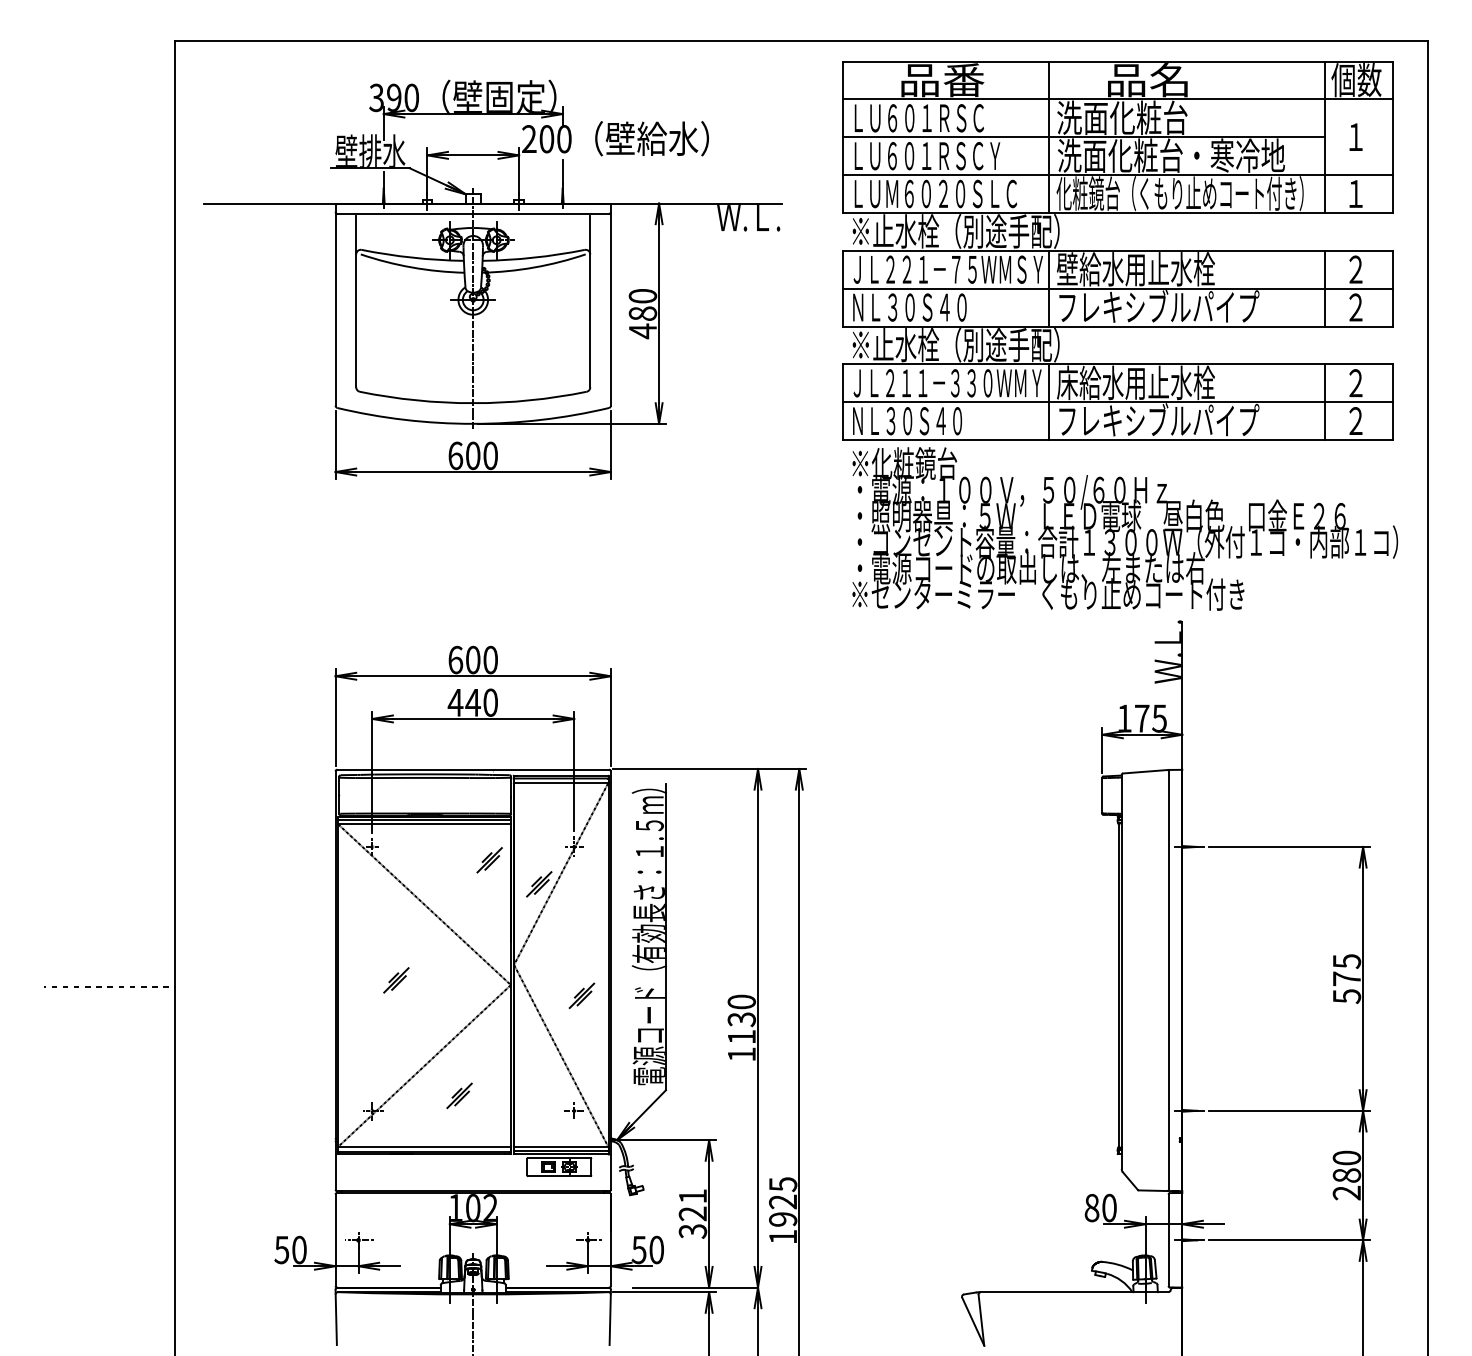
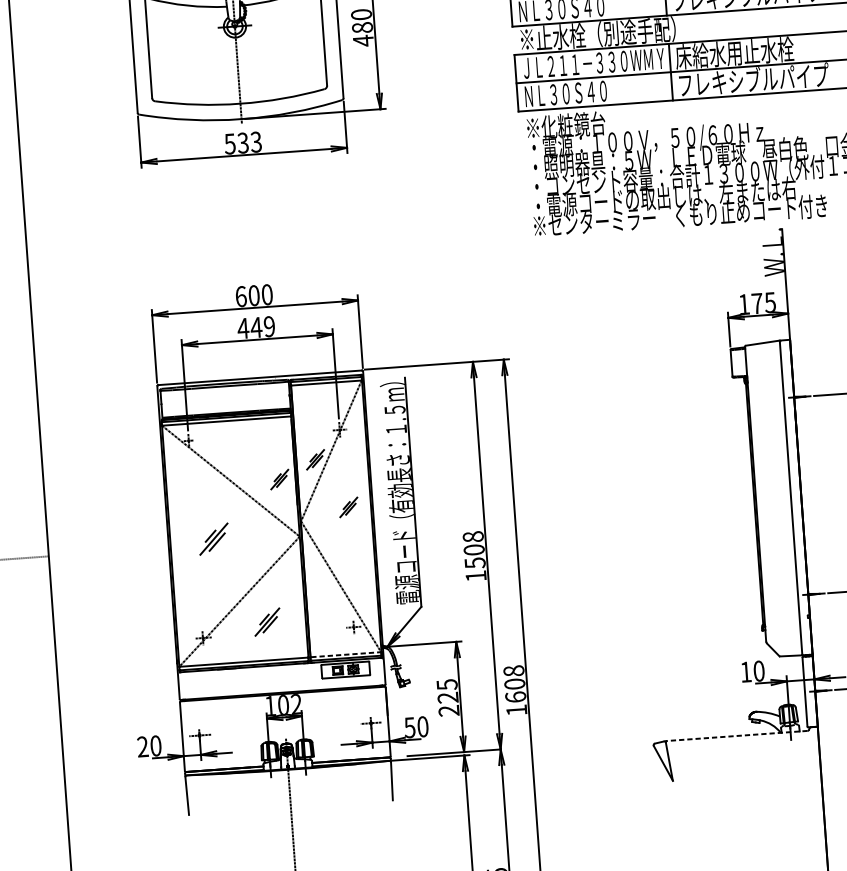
text: (472, 455) -> (242, 142), 600 -> 533
text: (490, 702) -> (269, 326), 440 -> 449
part: (489, 860) -> (279, 479), moved
part: (396, 980) -> (214, 539), size x1.6
part: (581, 995) -> (348, 507), moved
text: (741, 1019) -> (473, 549), 1130 -> 1508
part: (459, 1095) -> (267, 621), size x1.4
line: (561, 1146) -> (346, 654), solid -> dashed
text: (783, 1201) -> (515, 683), 1925 -> 1608
text: (1091, 1208) -> (745, 672), 80 -> 10
text: (693, 1213) -> (448, 697), 321 -> 225
text: (281, 1249) -> (142, 746), 50 -> 20
line: (1074, 1292) -> (737, 736), solid -> dashed

